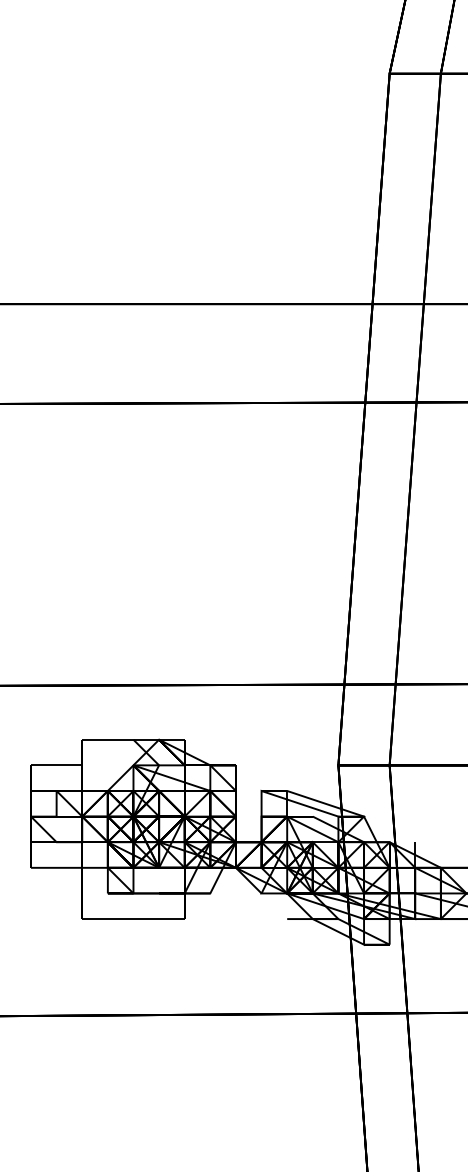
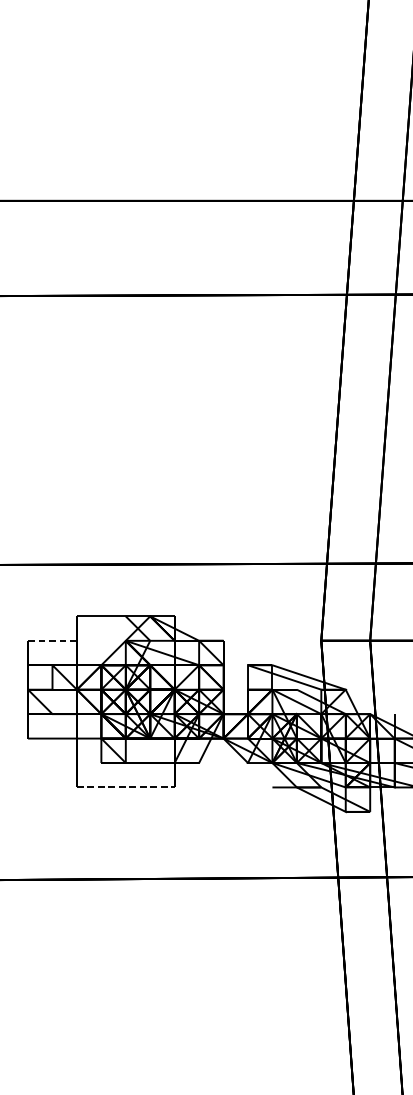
line: (56, 765) -> (52, 640), solid -> dashed
line: (133, 919) -> (125, 787), solid -> dashed

